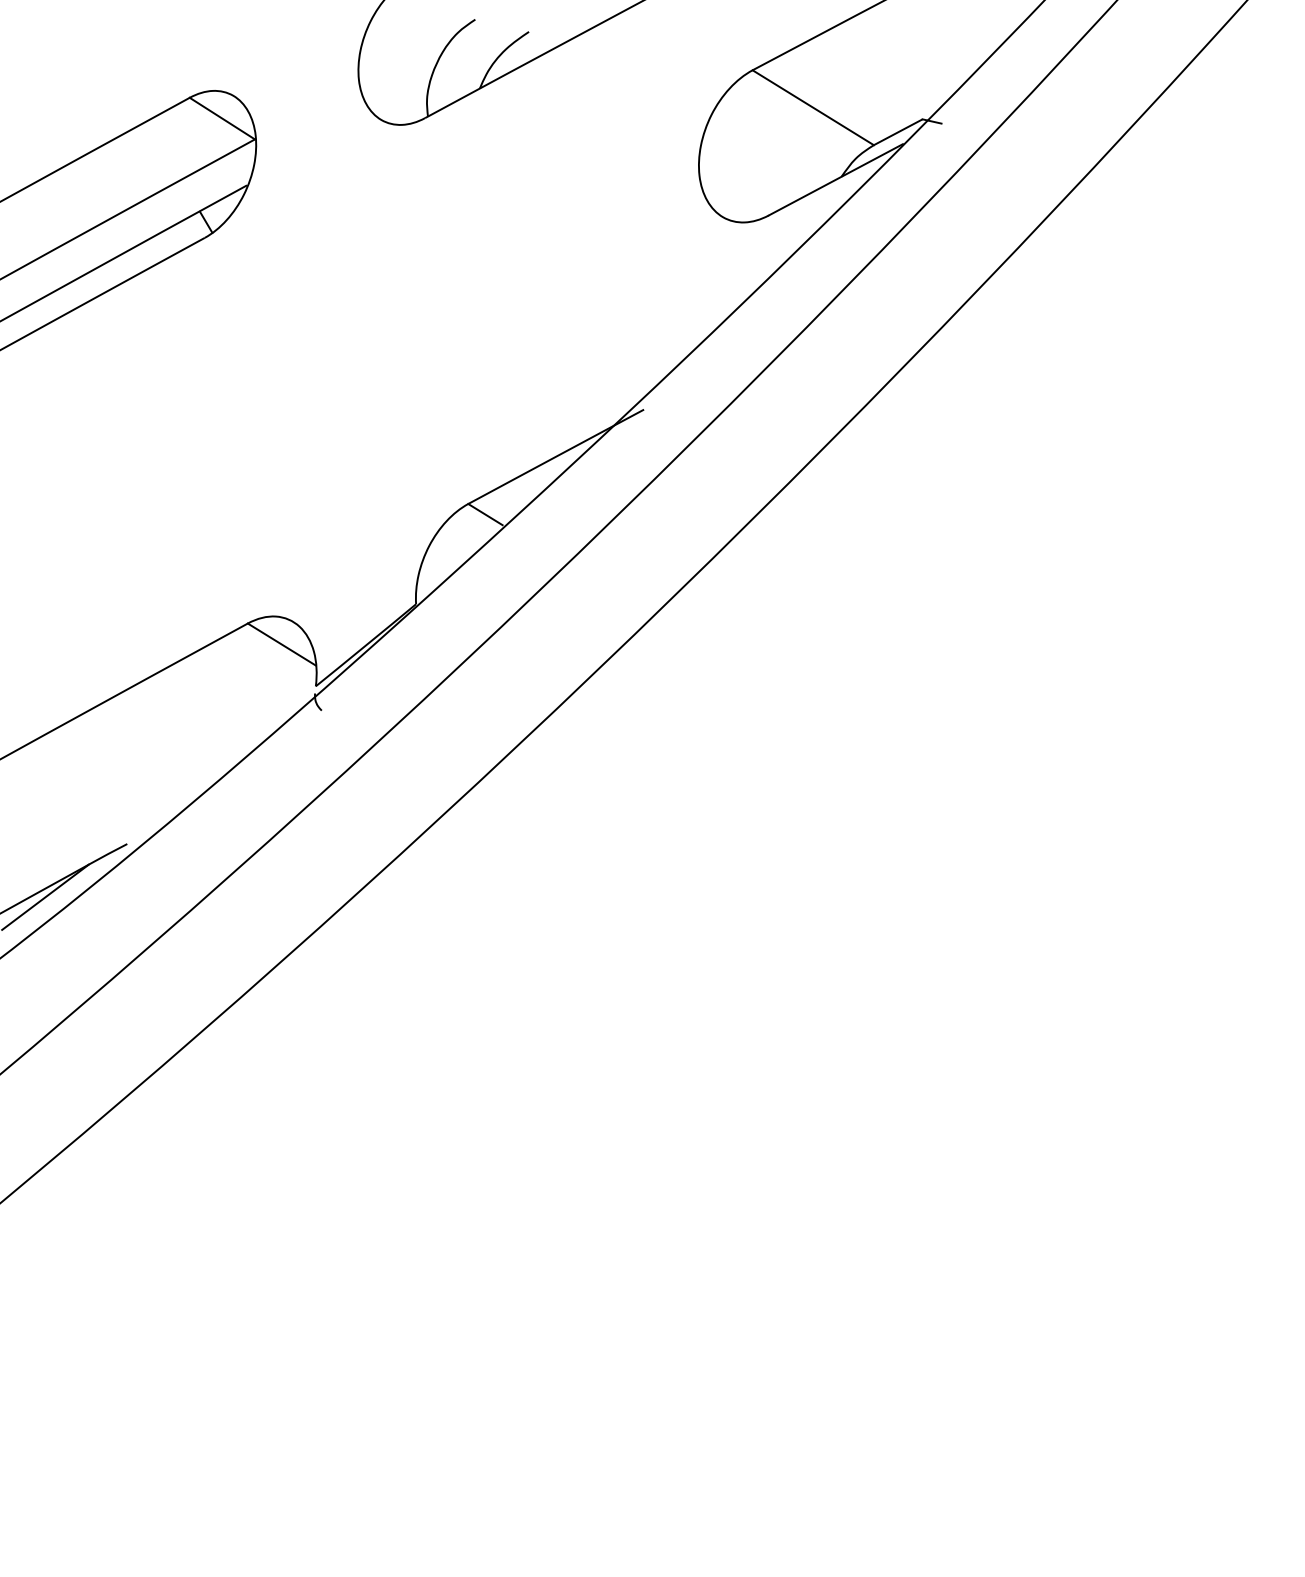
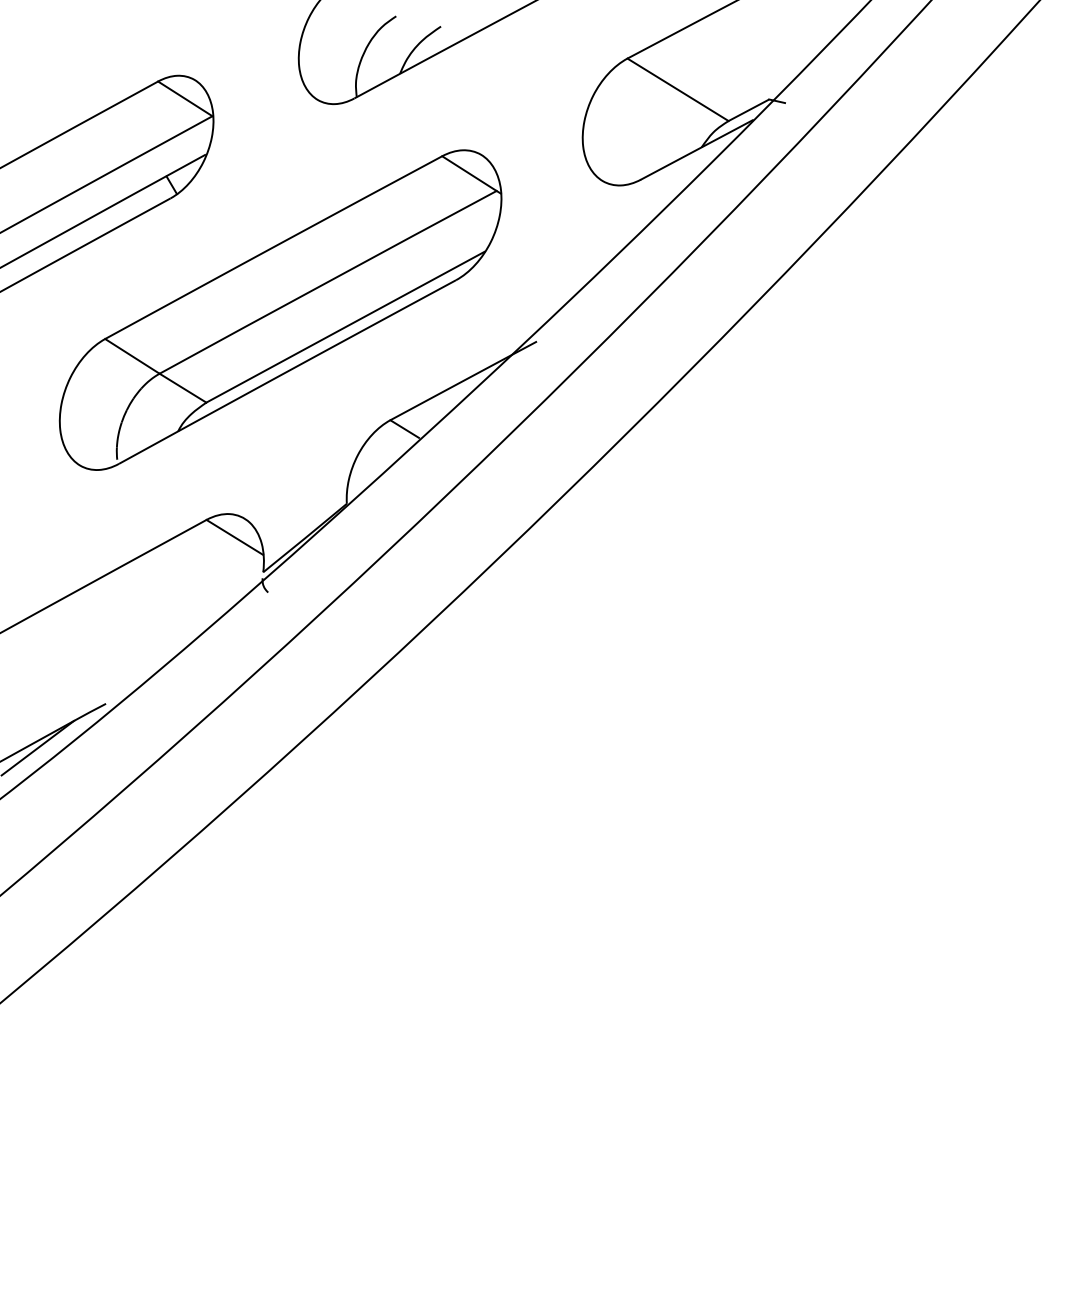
part: (336, 371) -> (280, 309), added

